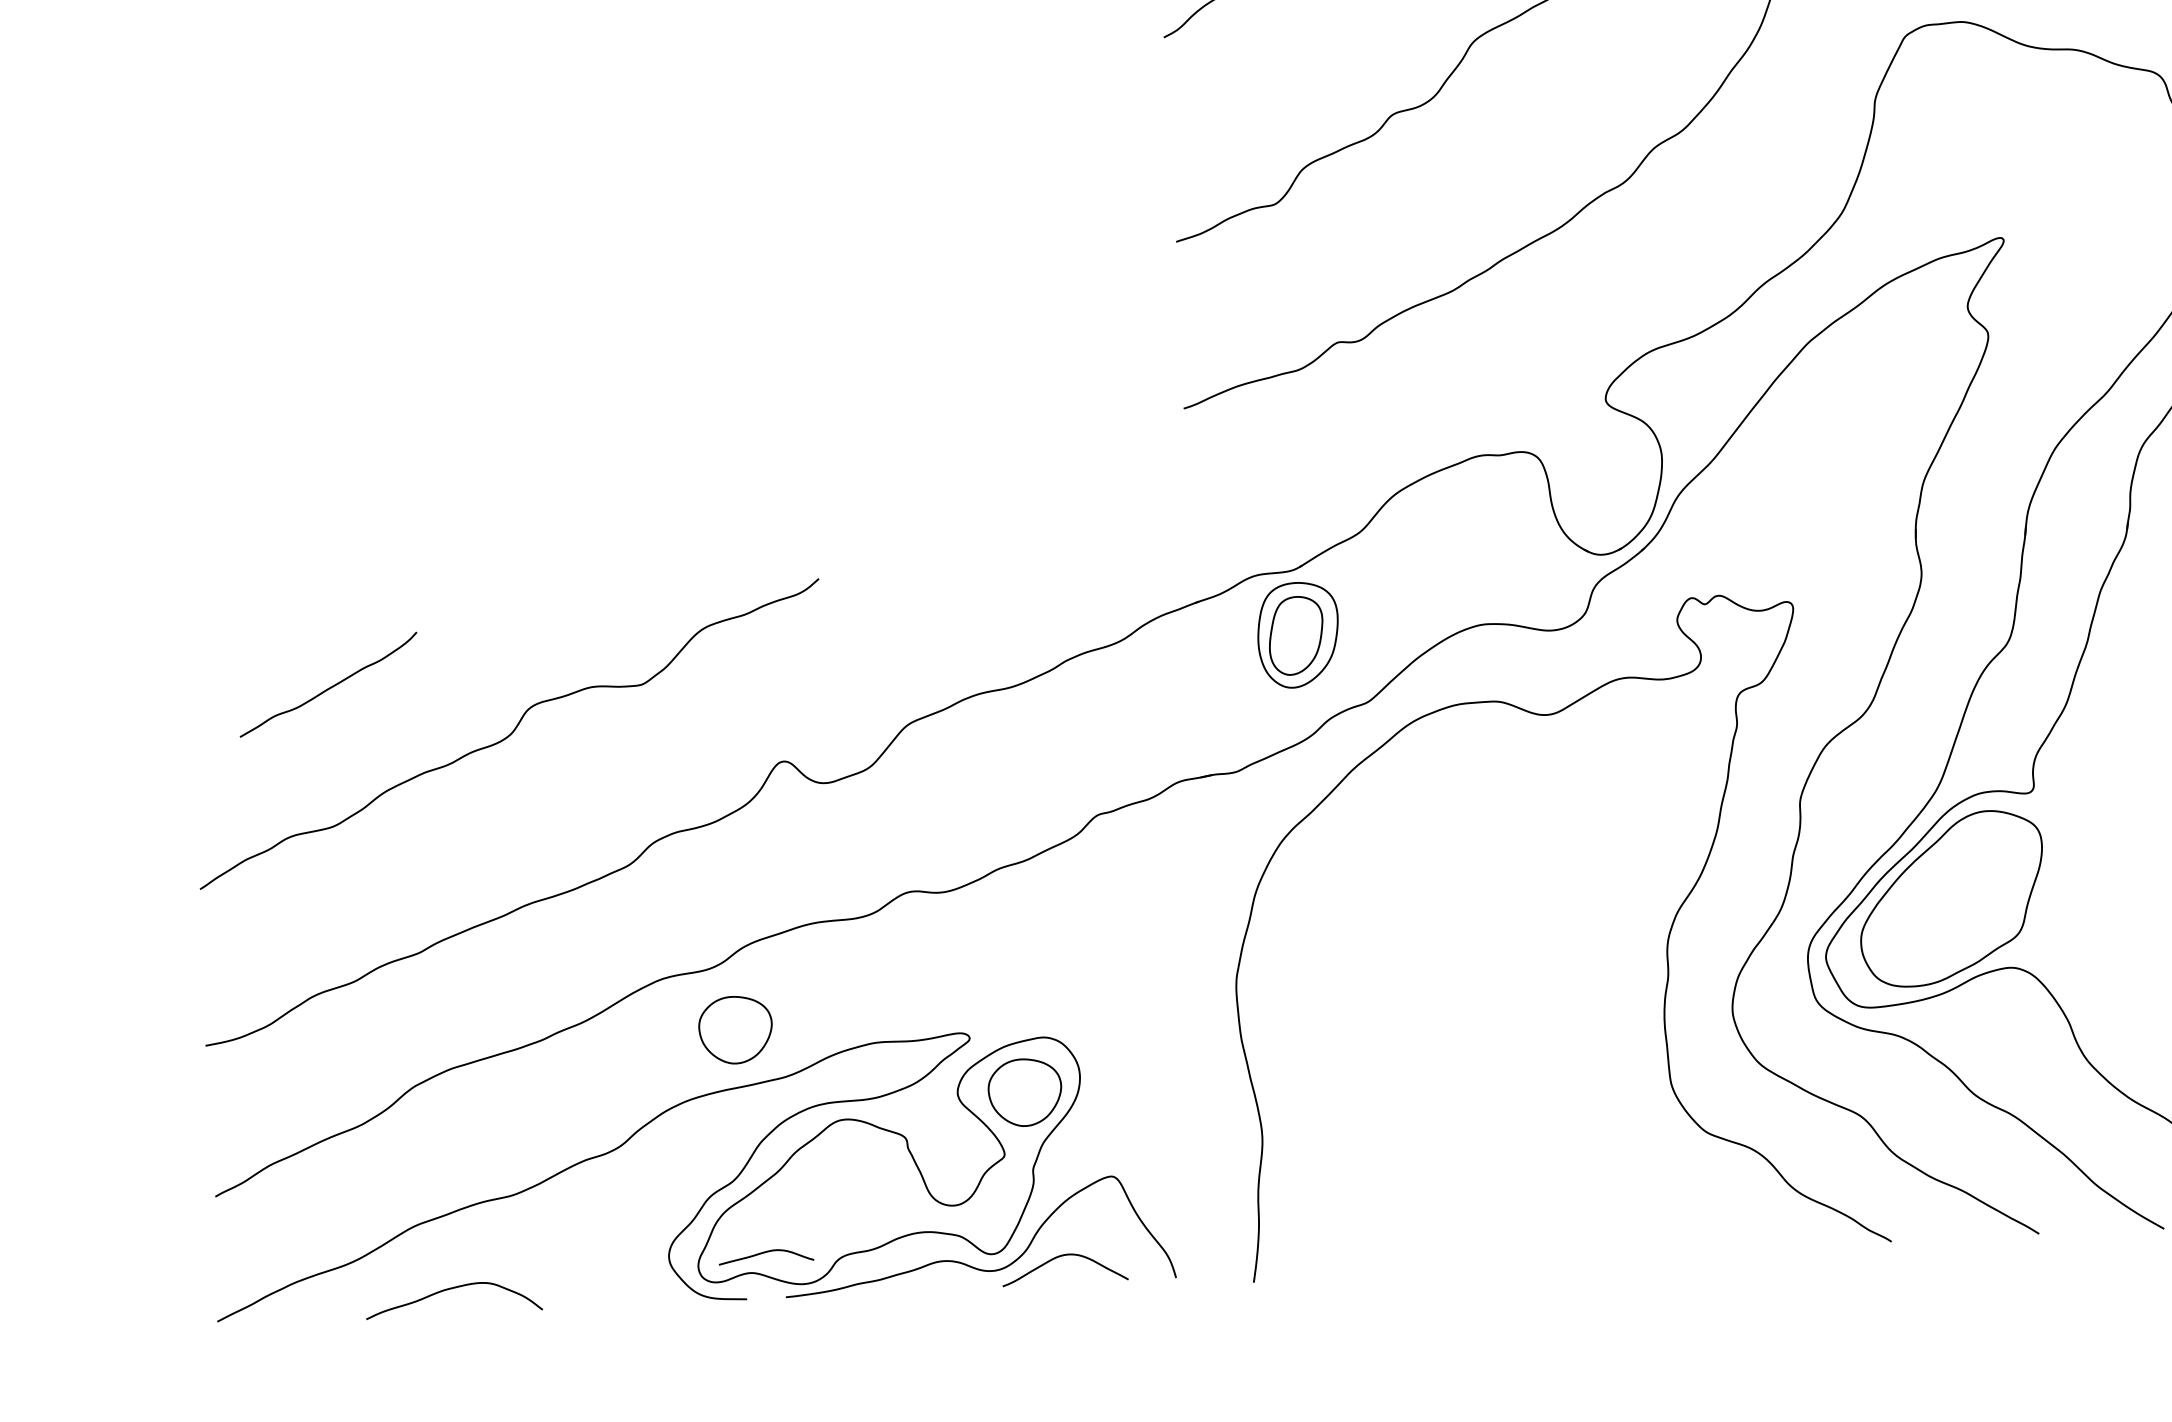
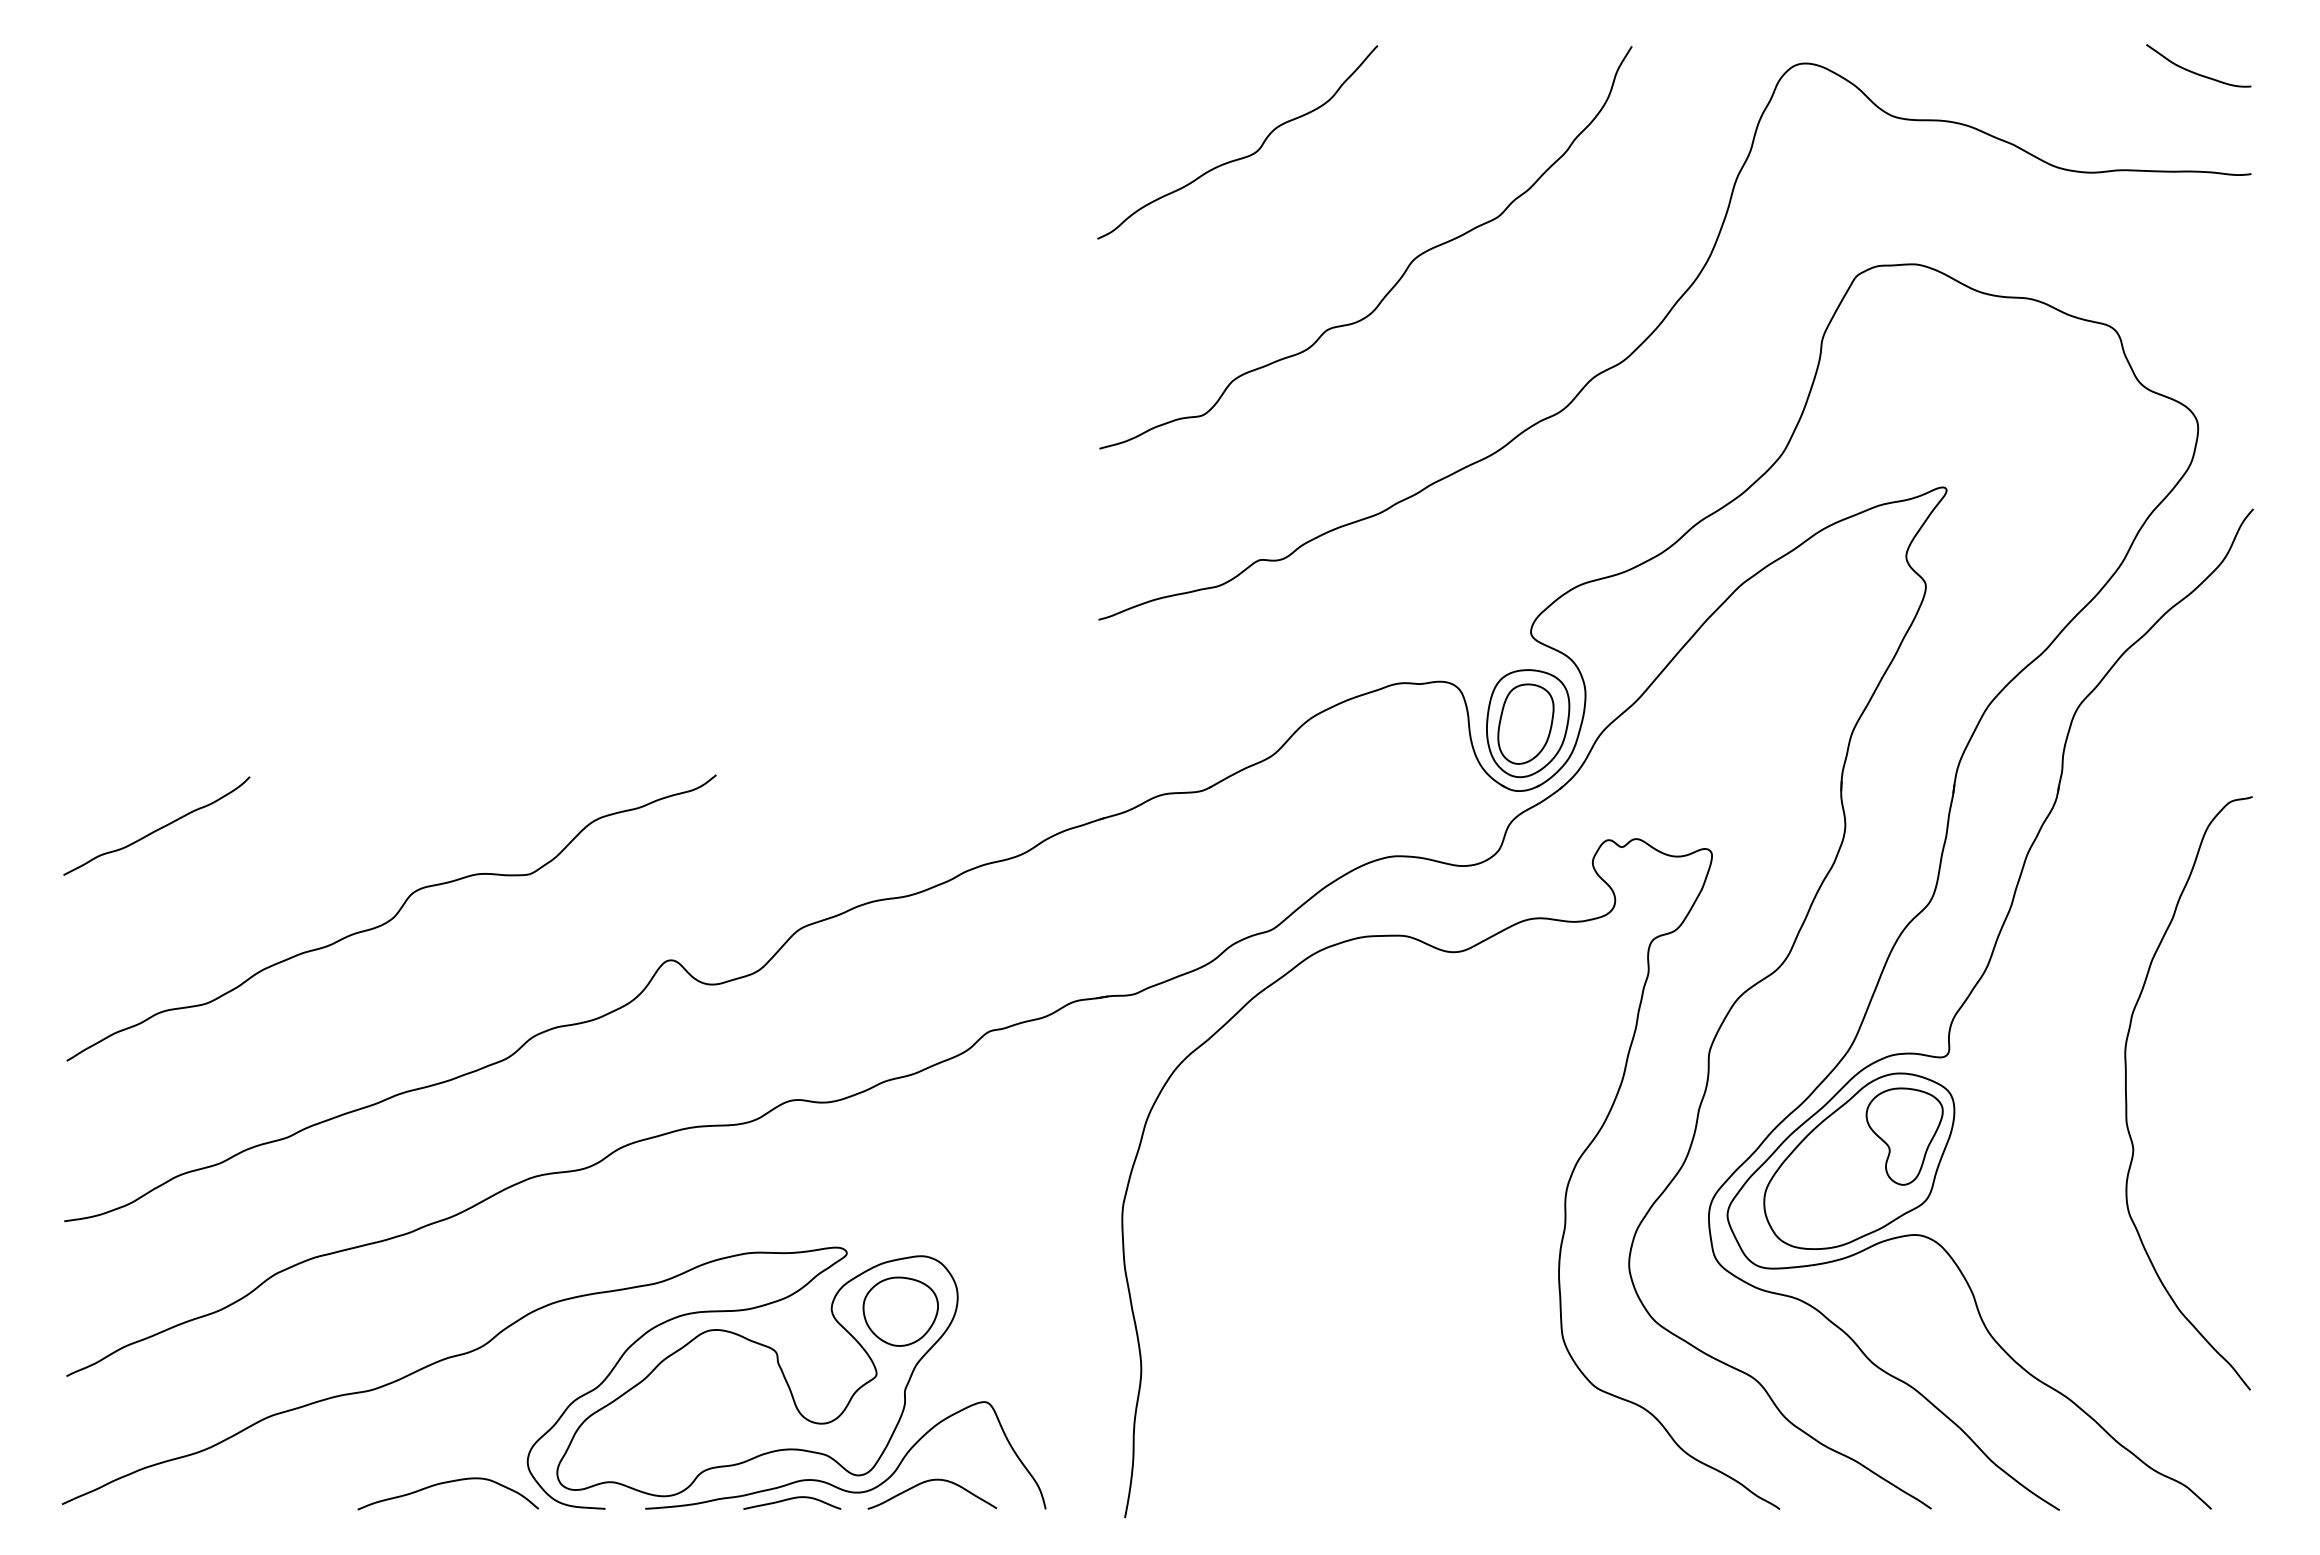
part: (1298, 635) -> (1528, 723), moved
curve: (330, 687) -> (158, 828), moved
part: (1994, 872) -> (1904, 1136), added
part: (735, 1029) -> (607, 1232), removed
curve: (766, 1253) -> (792, 1499), moved
curve: (452, 1289) -> (447, 1483), moved

